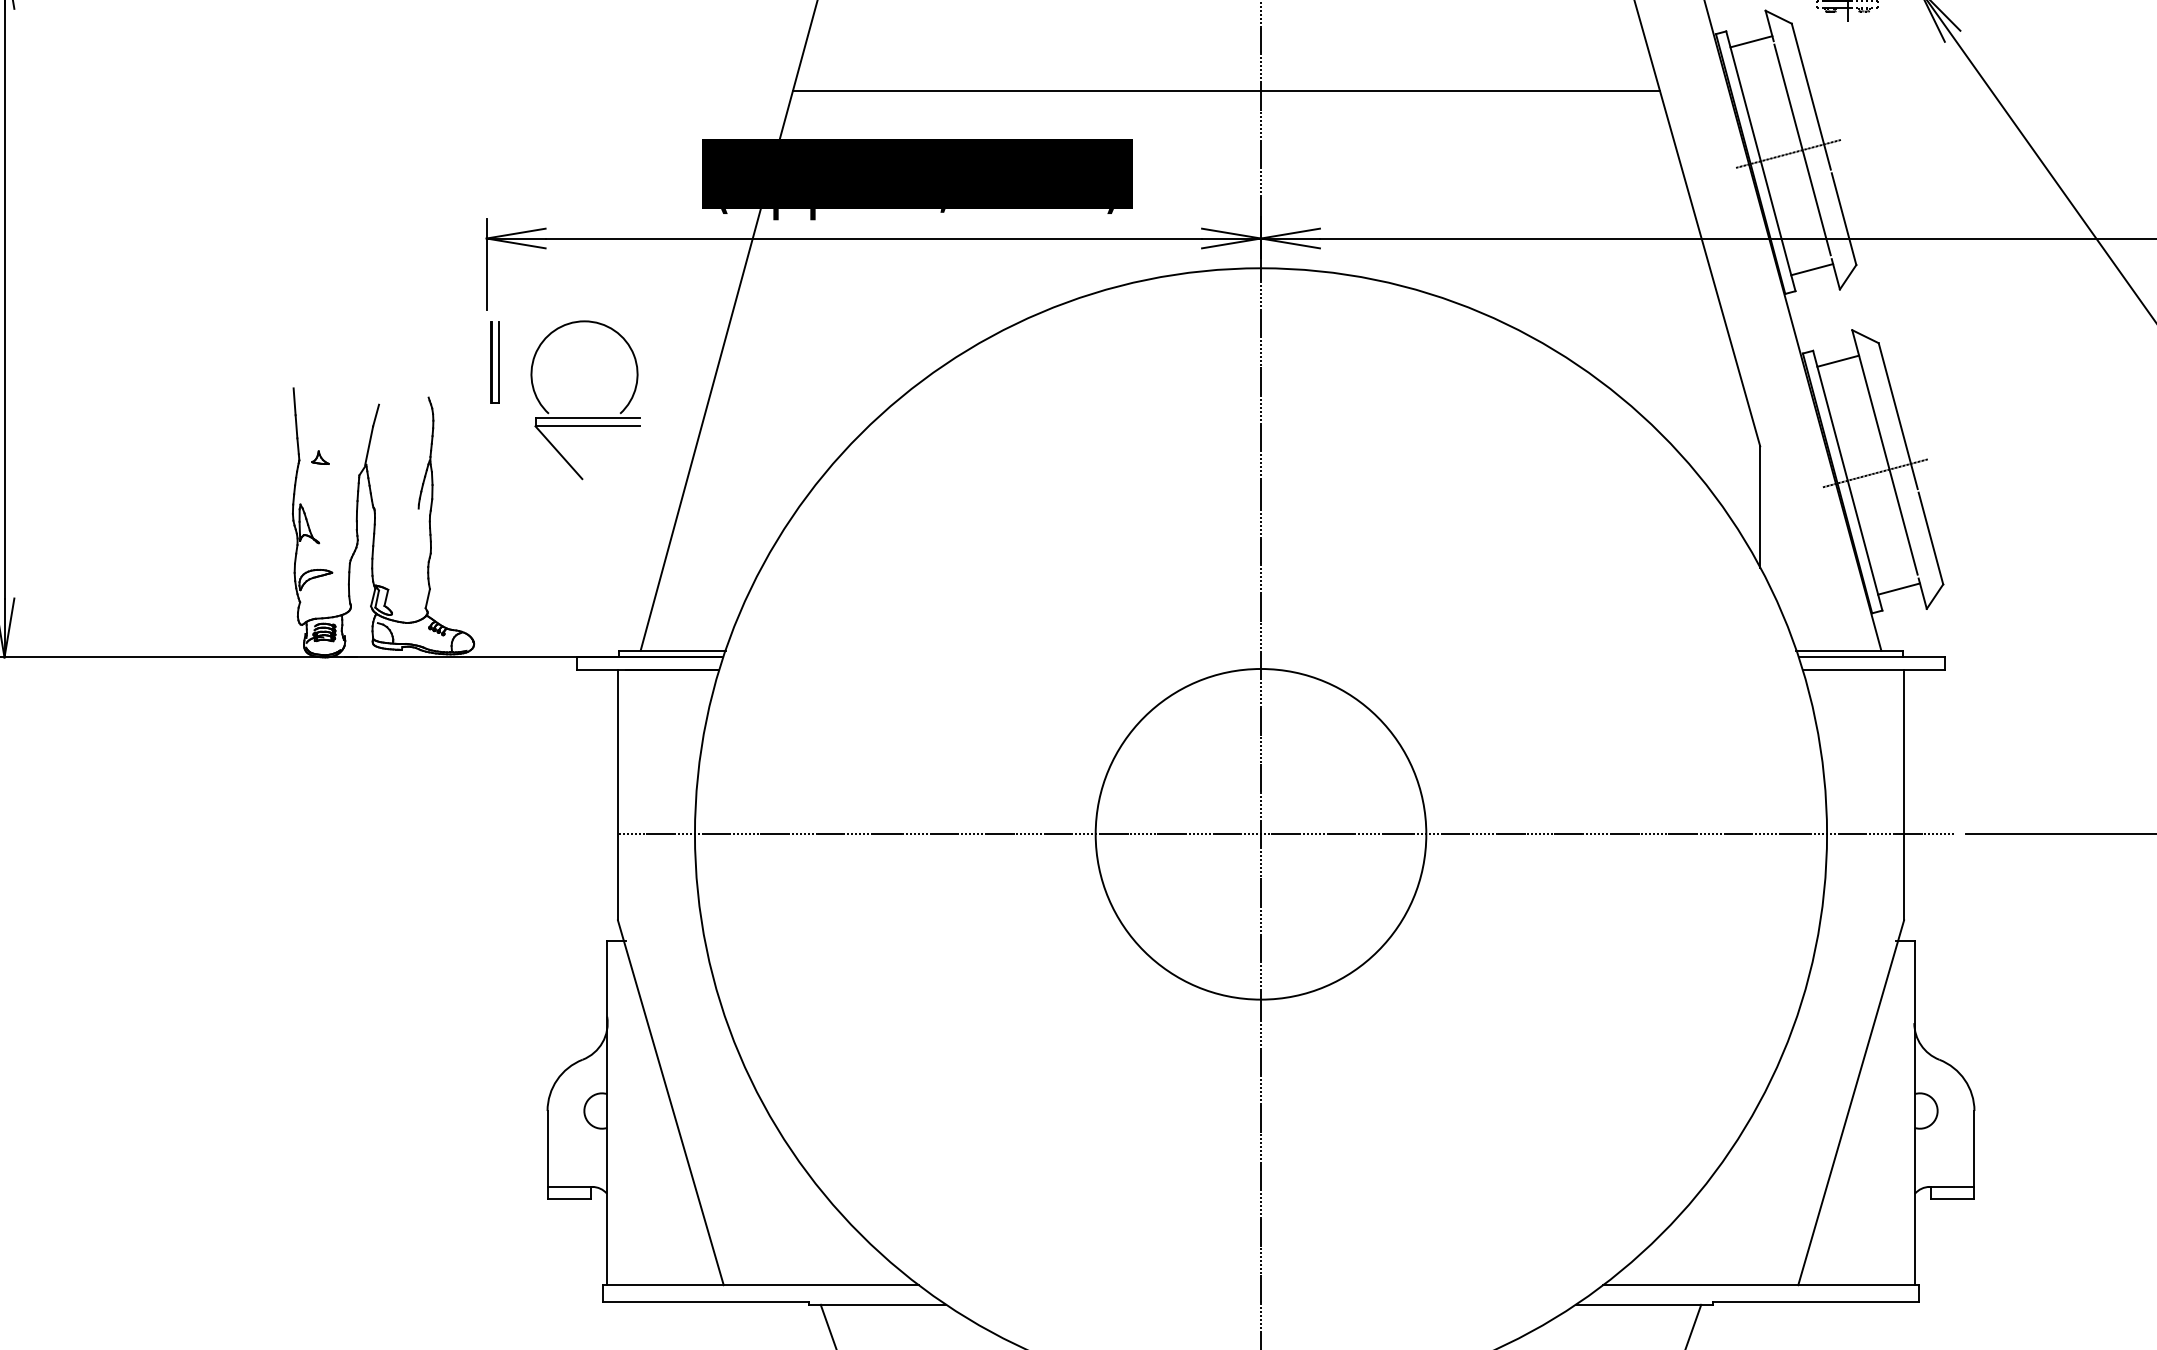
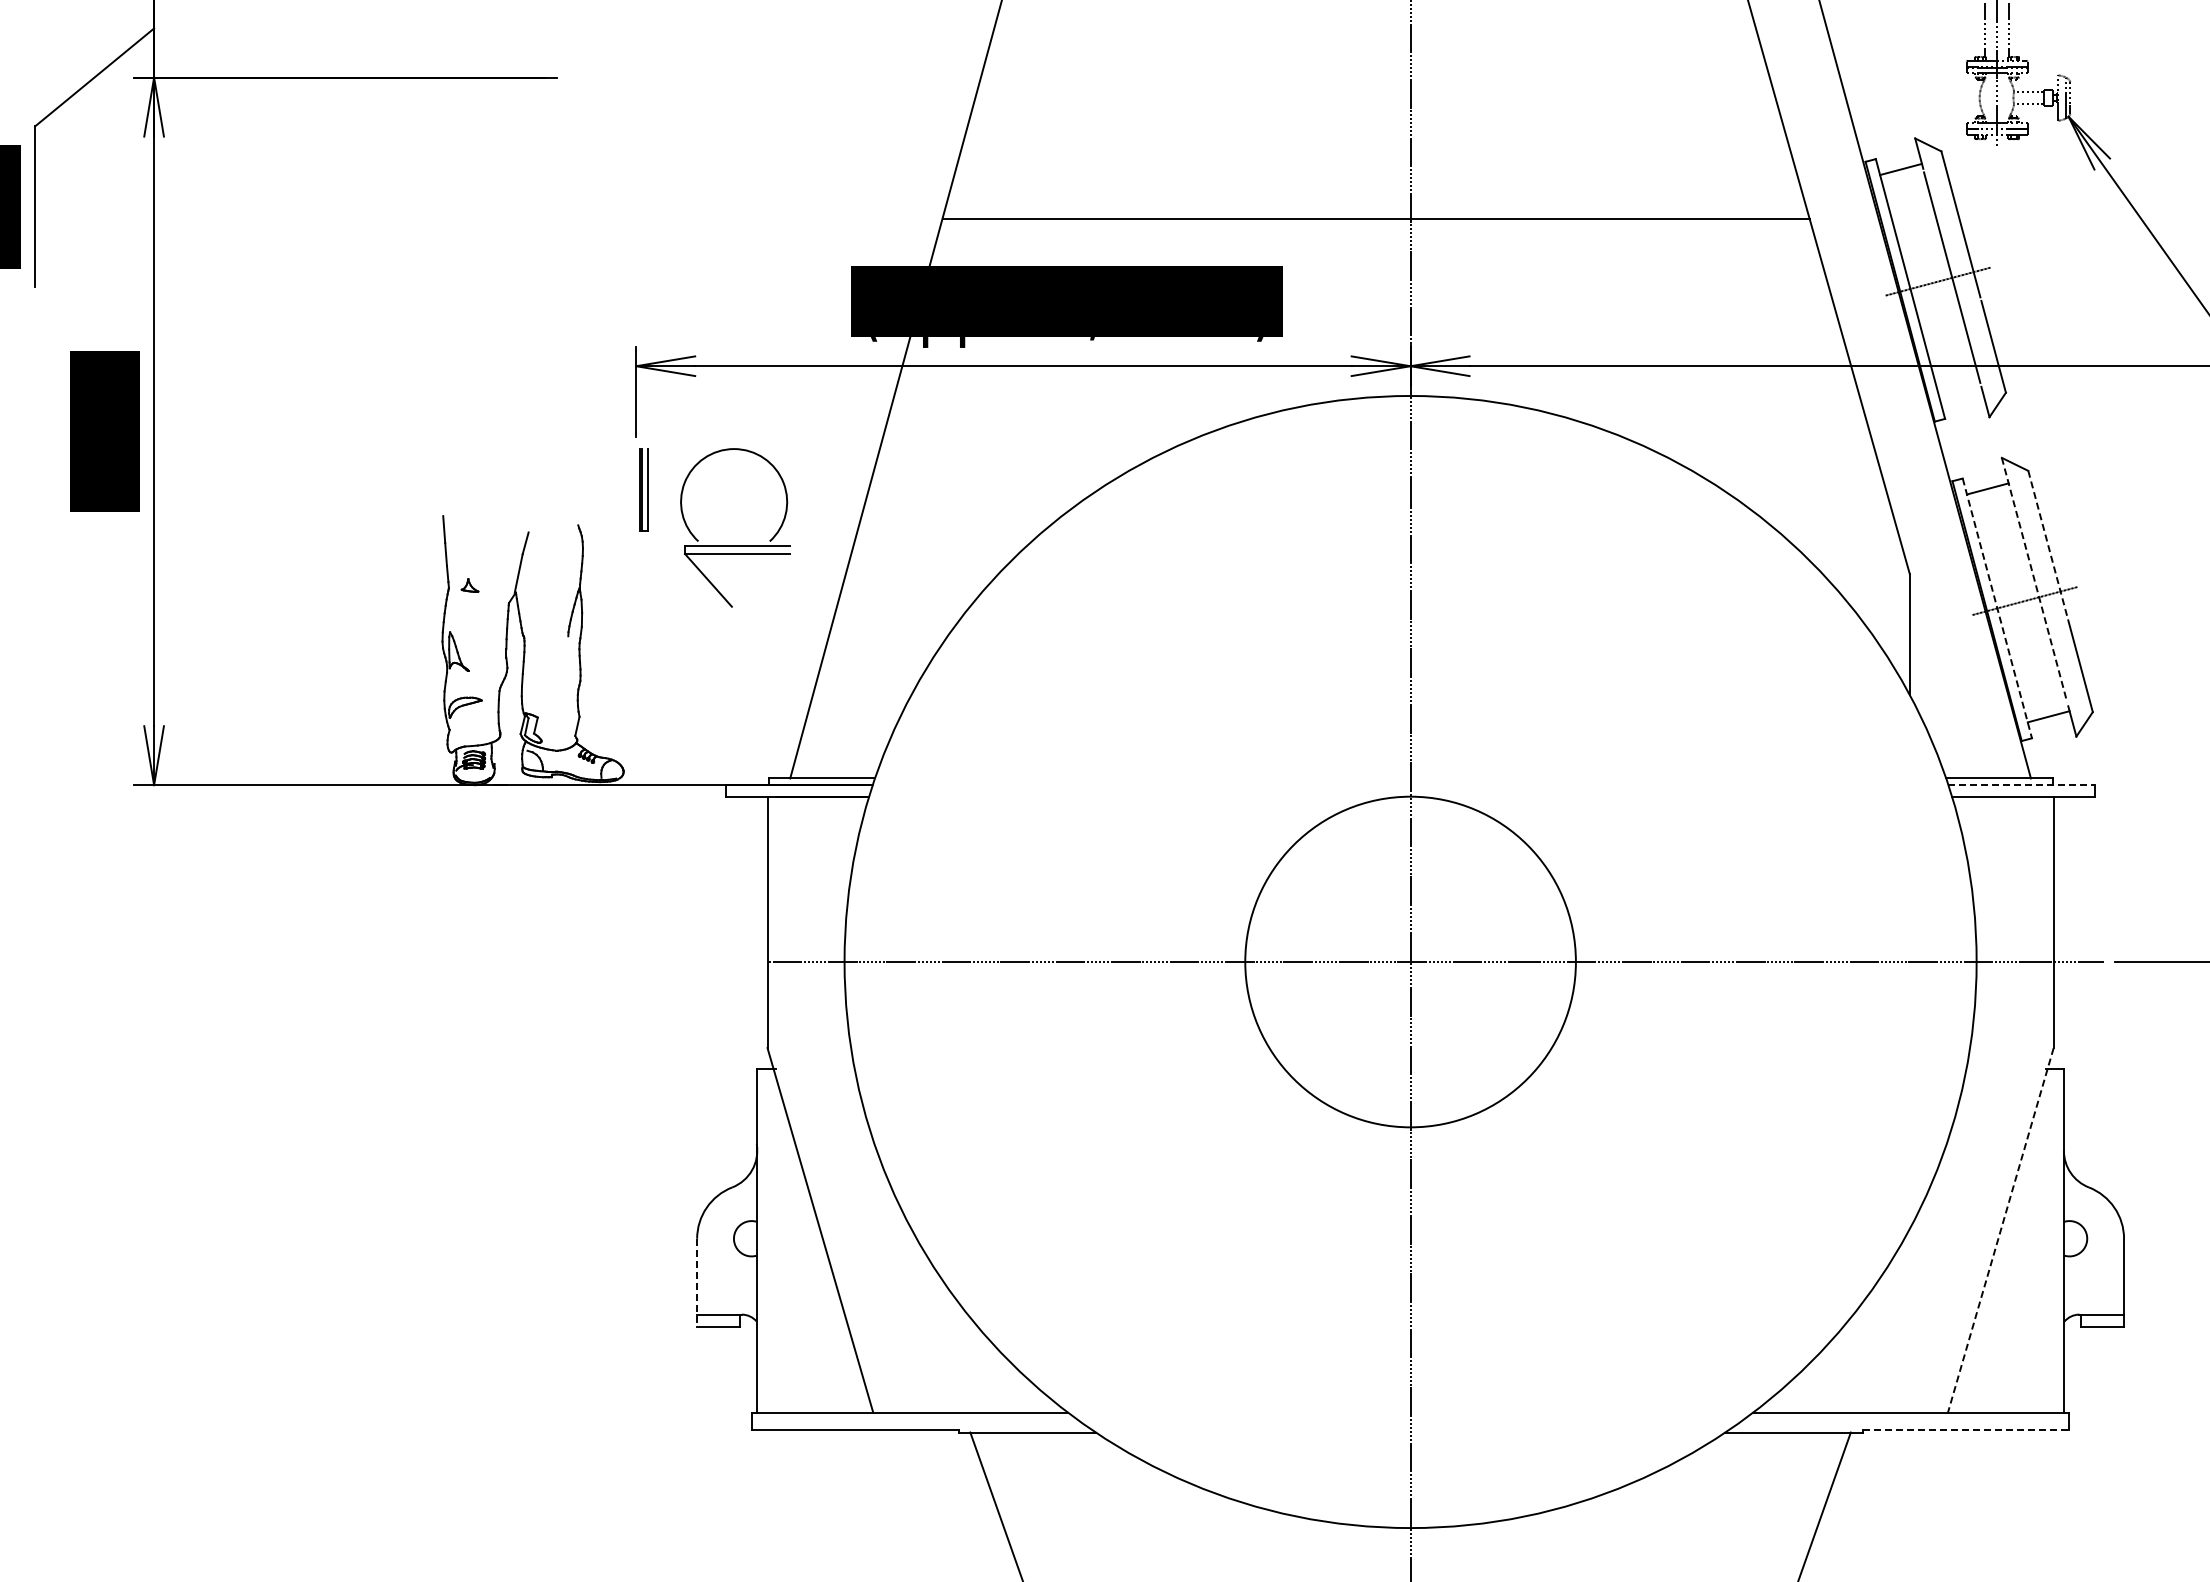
line: (1811, 268) -> (1961, 396), removed
line: (1897, 415) -> (2047, 543), solid -> dashed
line: (1884, 452) -> (2034, 580), solid -> dashed
line: (1847, 480) -> (1997, 608), solid -> dashed
line: (1872, 657) -> (2022, 785), solid -> dashed
line: (1850, 1102) -> (2000, 1230), solid -> dashed
line: (547, 1155) -> (697, 1283), solid -> dashed
line: (1816, 1301) -> (1966, 1429), solid -> dashed

